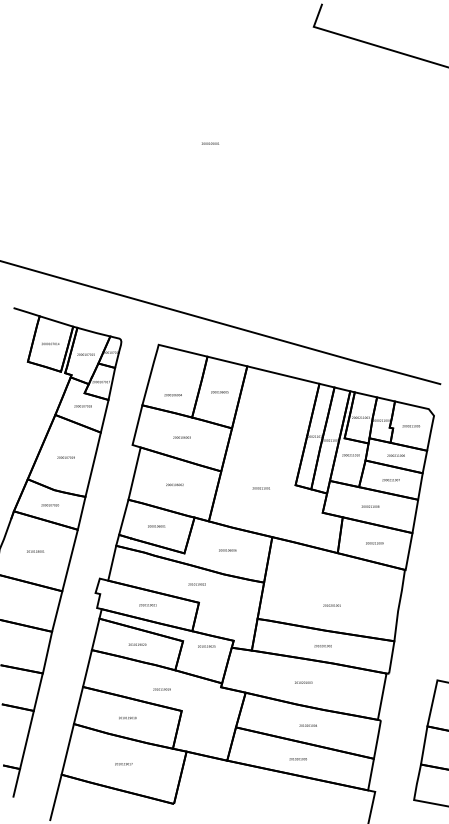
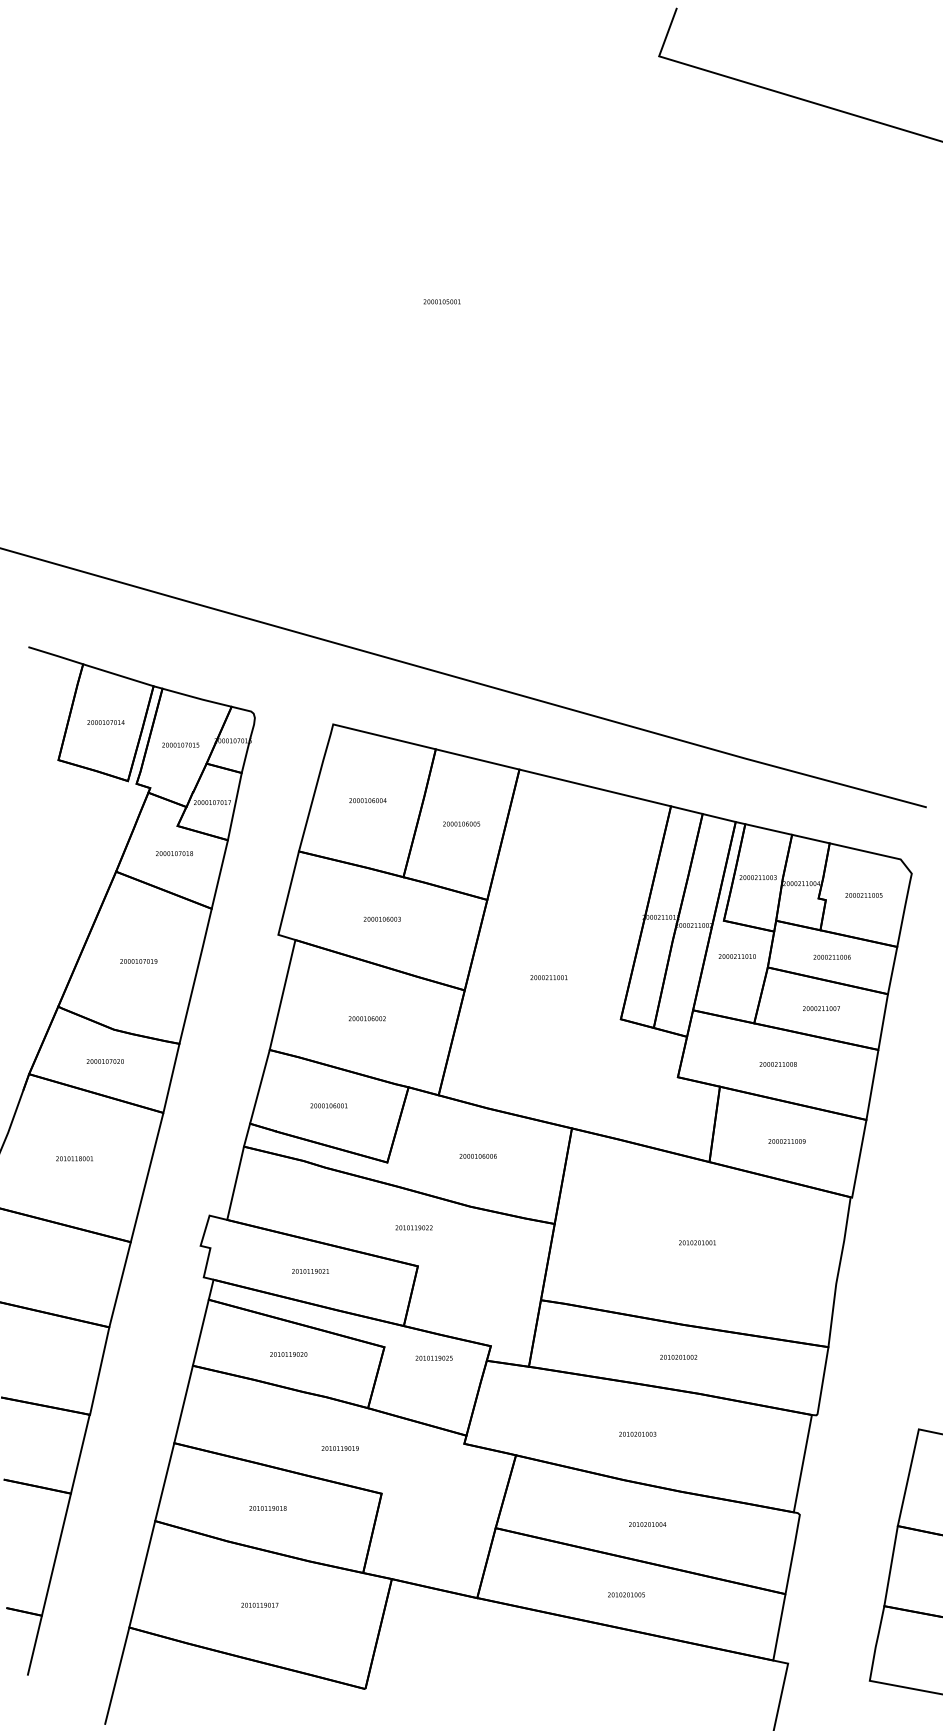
text: (172, 395) -> (366, 801), moved
text: (260, 488) -> (547, 977), moved
text: (331, 605) -> (696, 1242), moved

